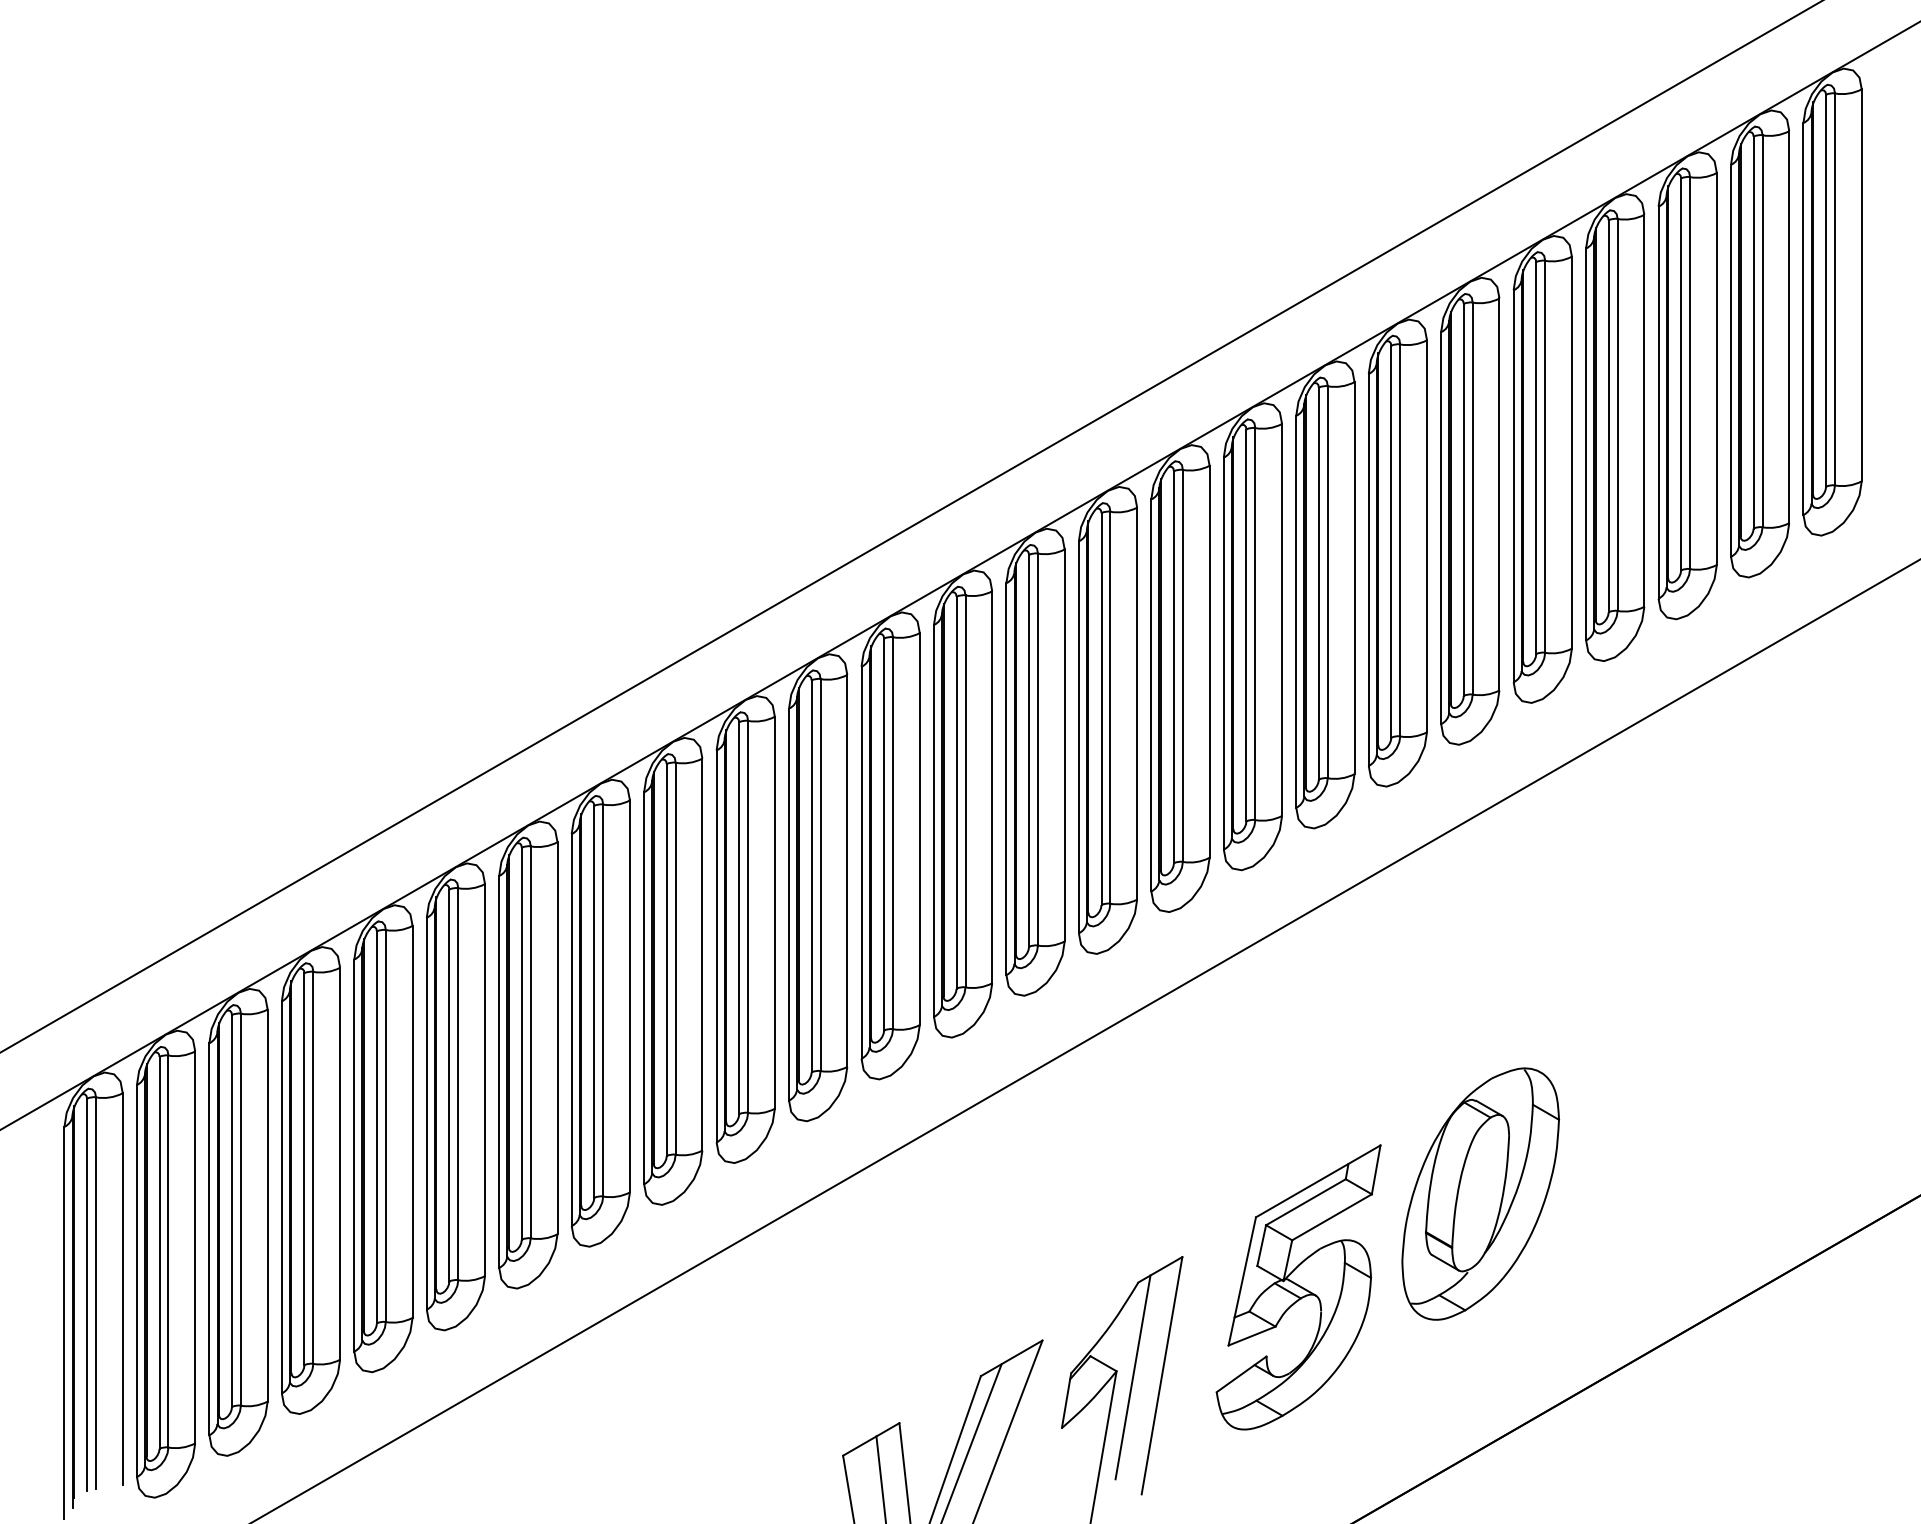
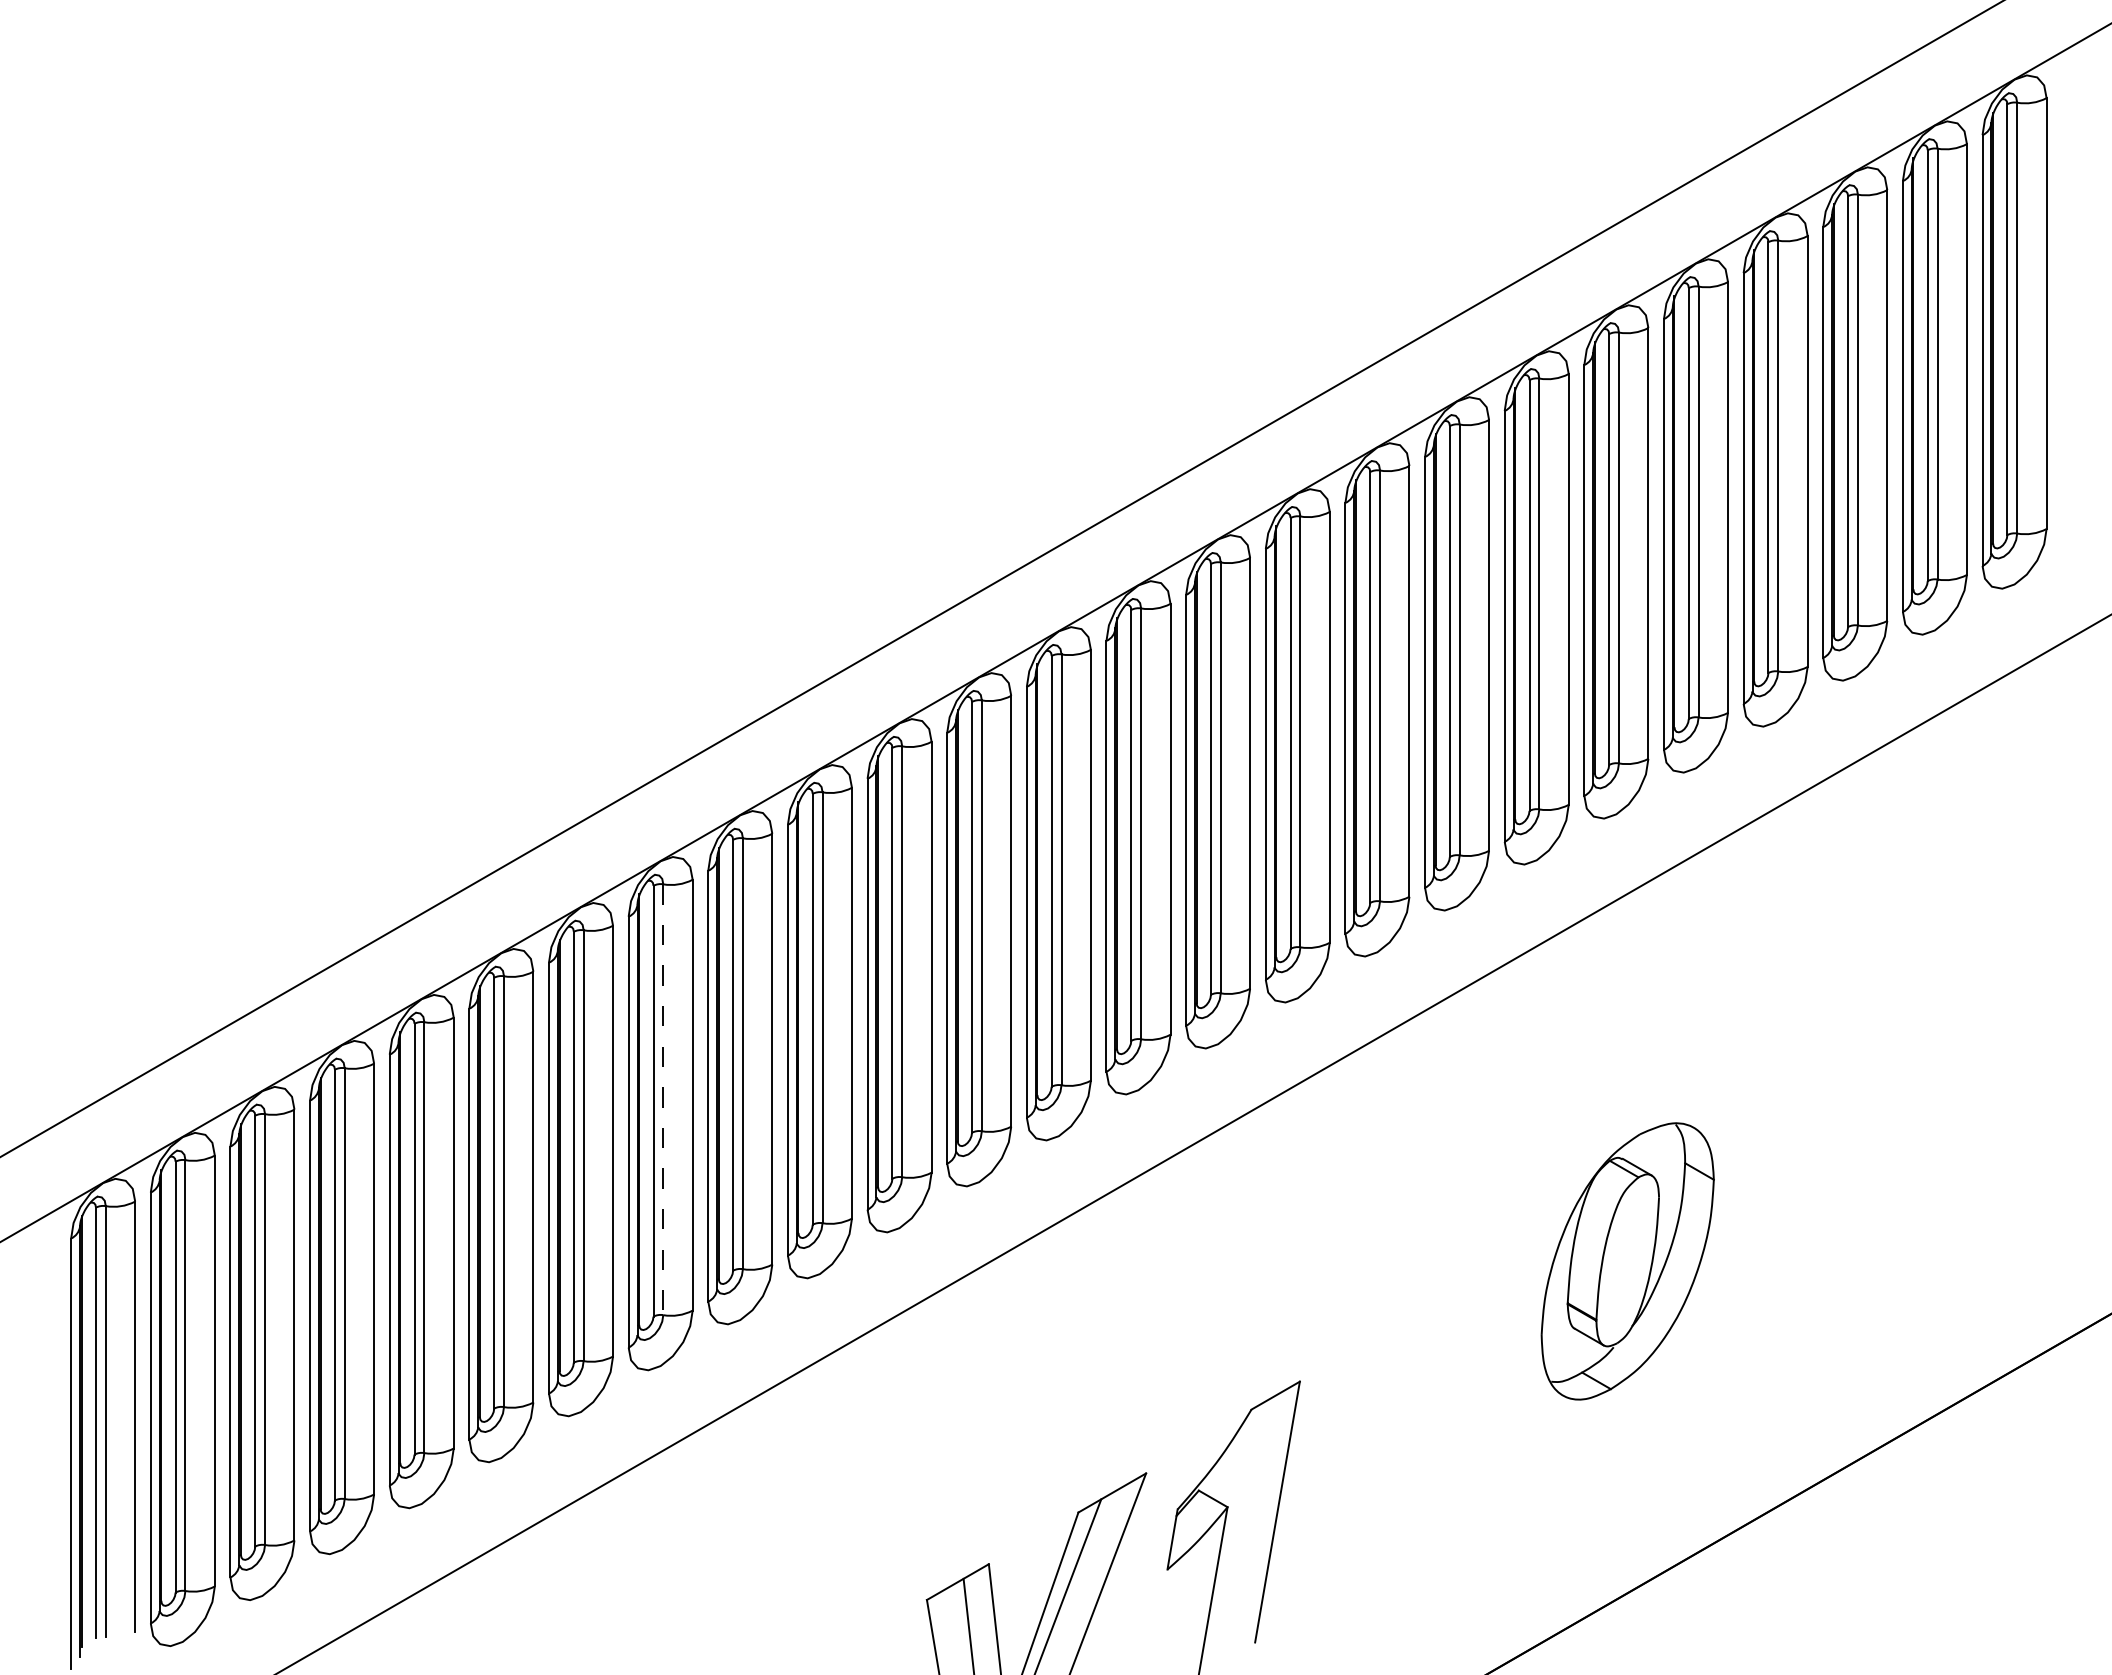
line: (603, 1001) -> (663, 1100), solid -> dashed
part: (1480, 1194) -> (1627, 1261), moved
part: (1298, 1286) -> (1427, 1414), removed
line: (1132, 1377) -> (1245, 1513), removed

